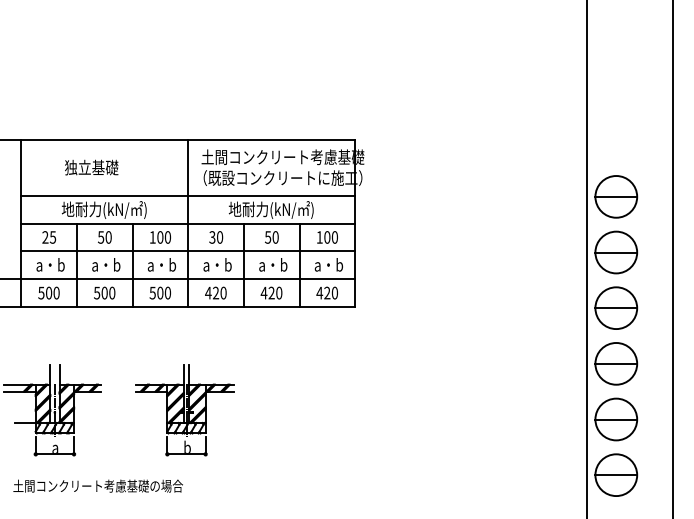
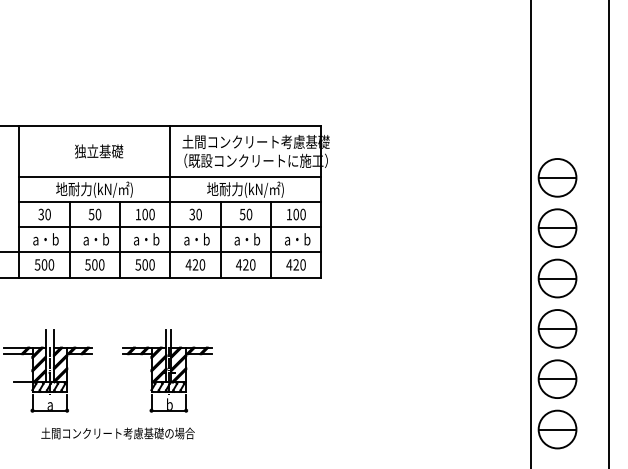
text: (92, 167) -> (99, 151), moved
text: (49, 237) -> (44, 214), 25 -> 30
text: (97, 486) -> (117, 433), moved

